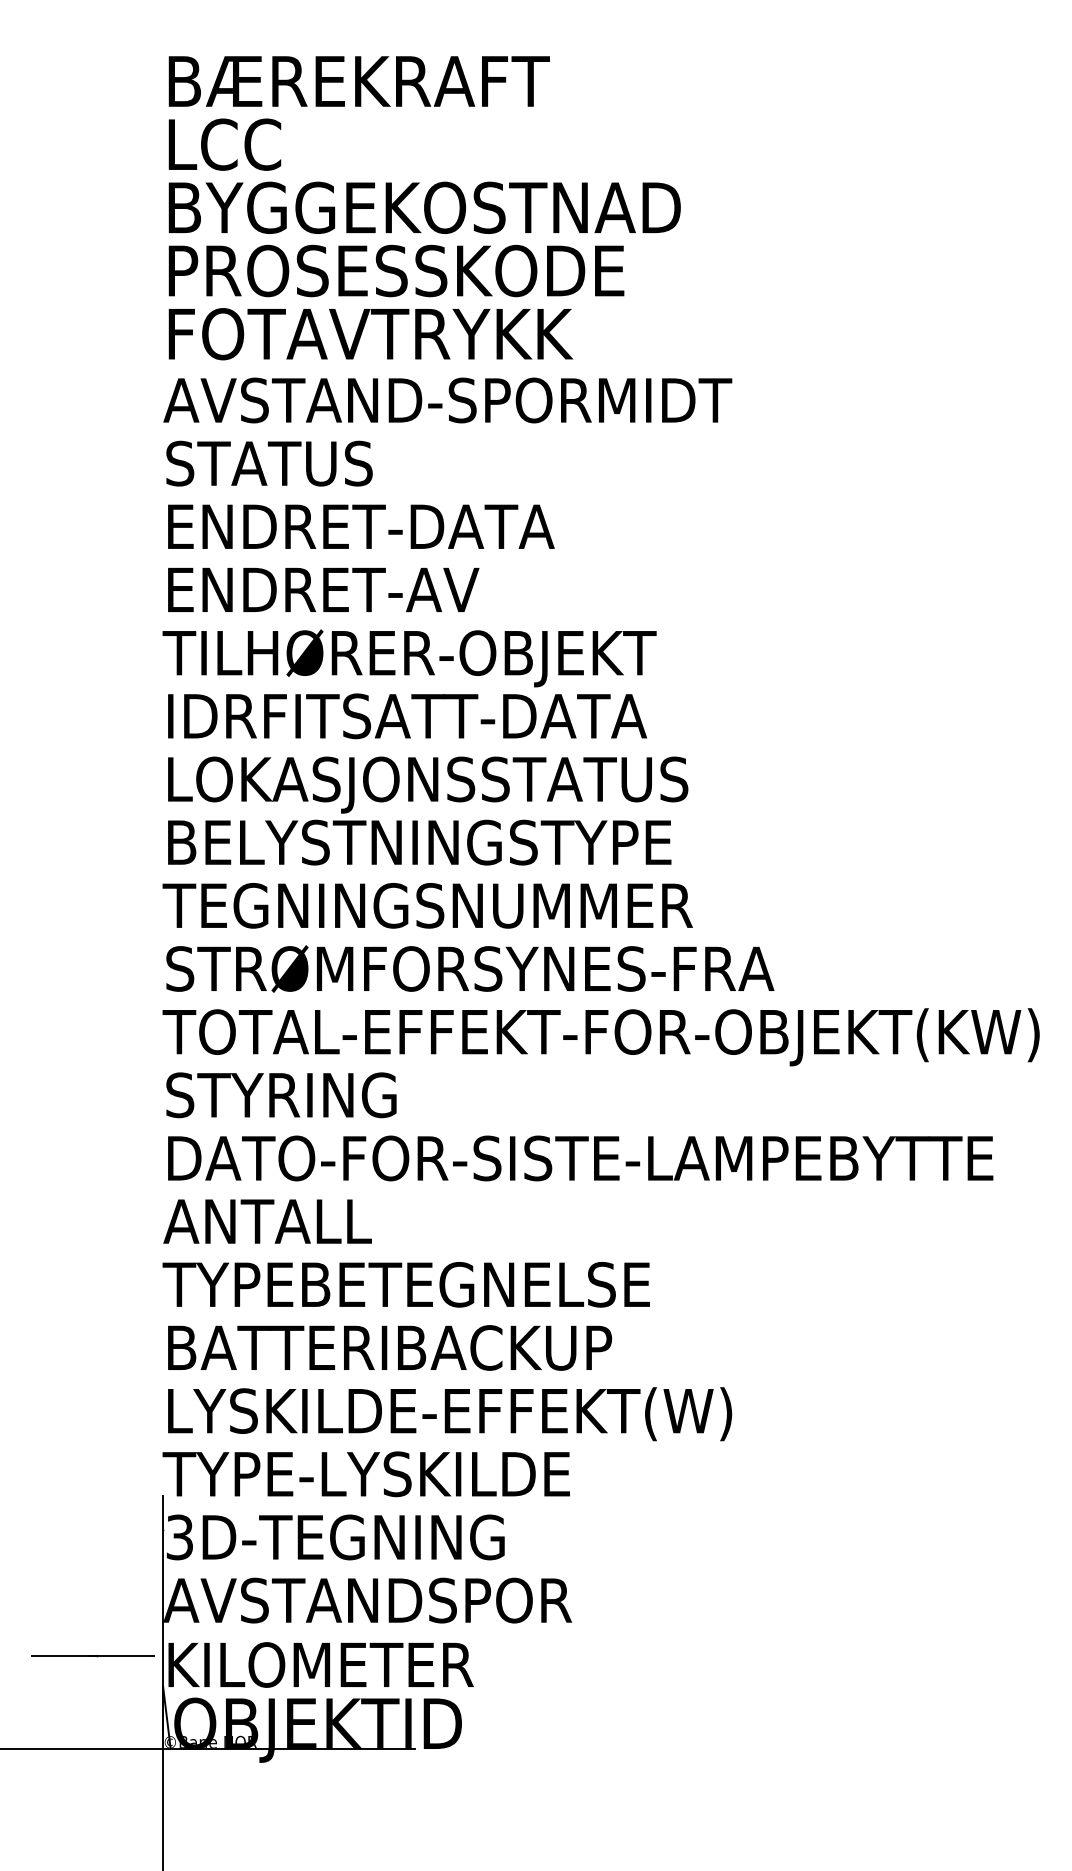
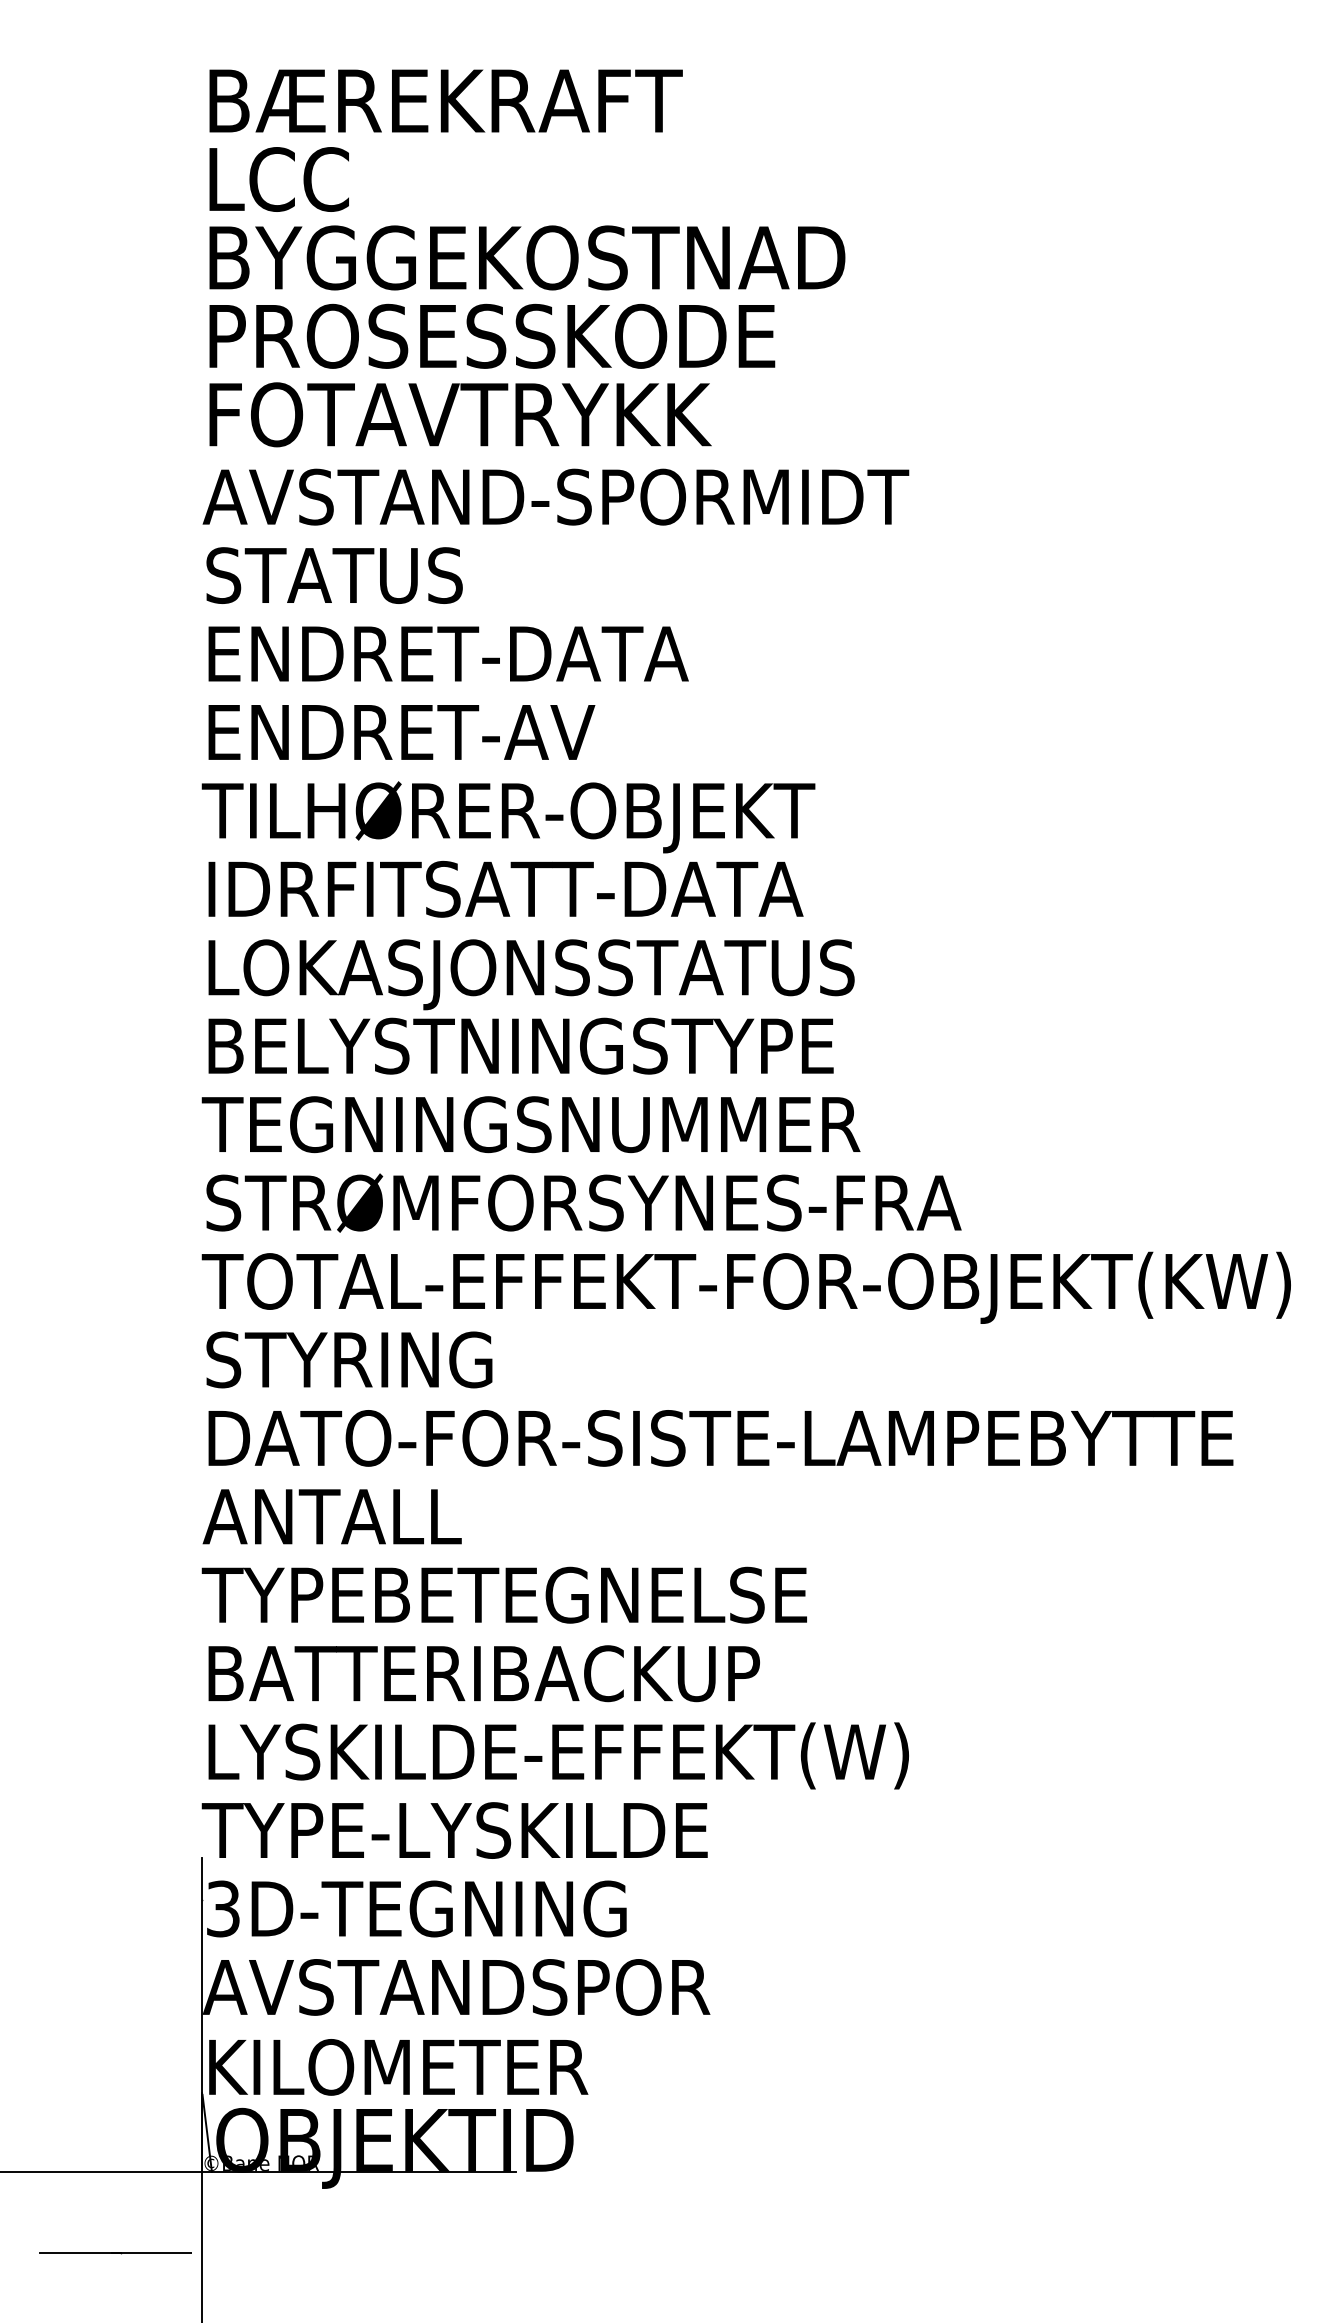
line: (93, 1656) -> (115, 2253), moved

